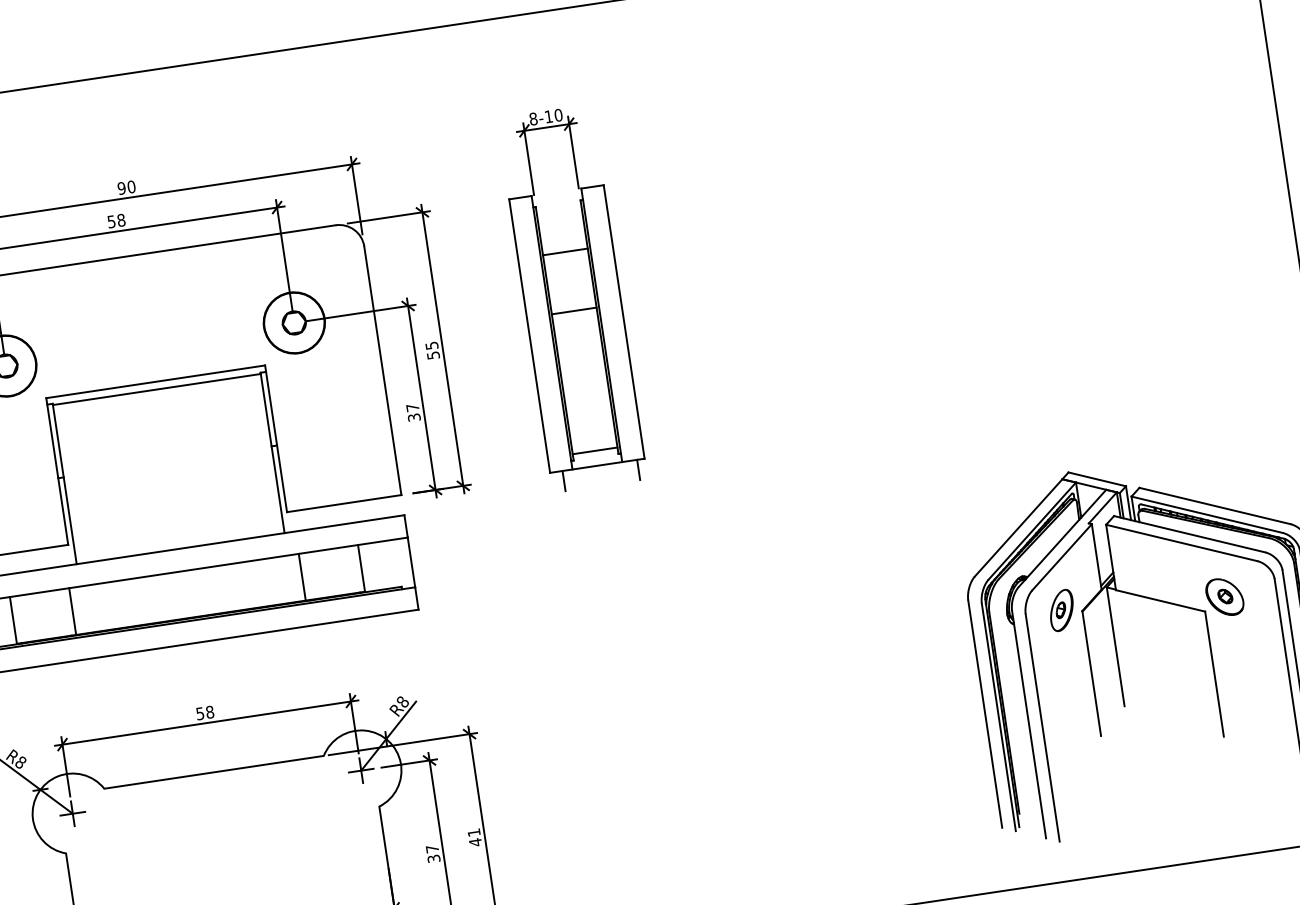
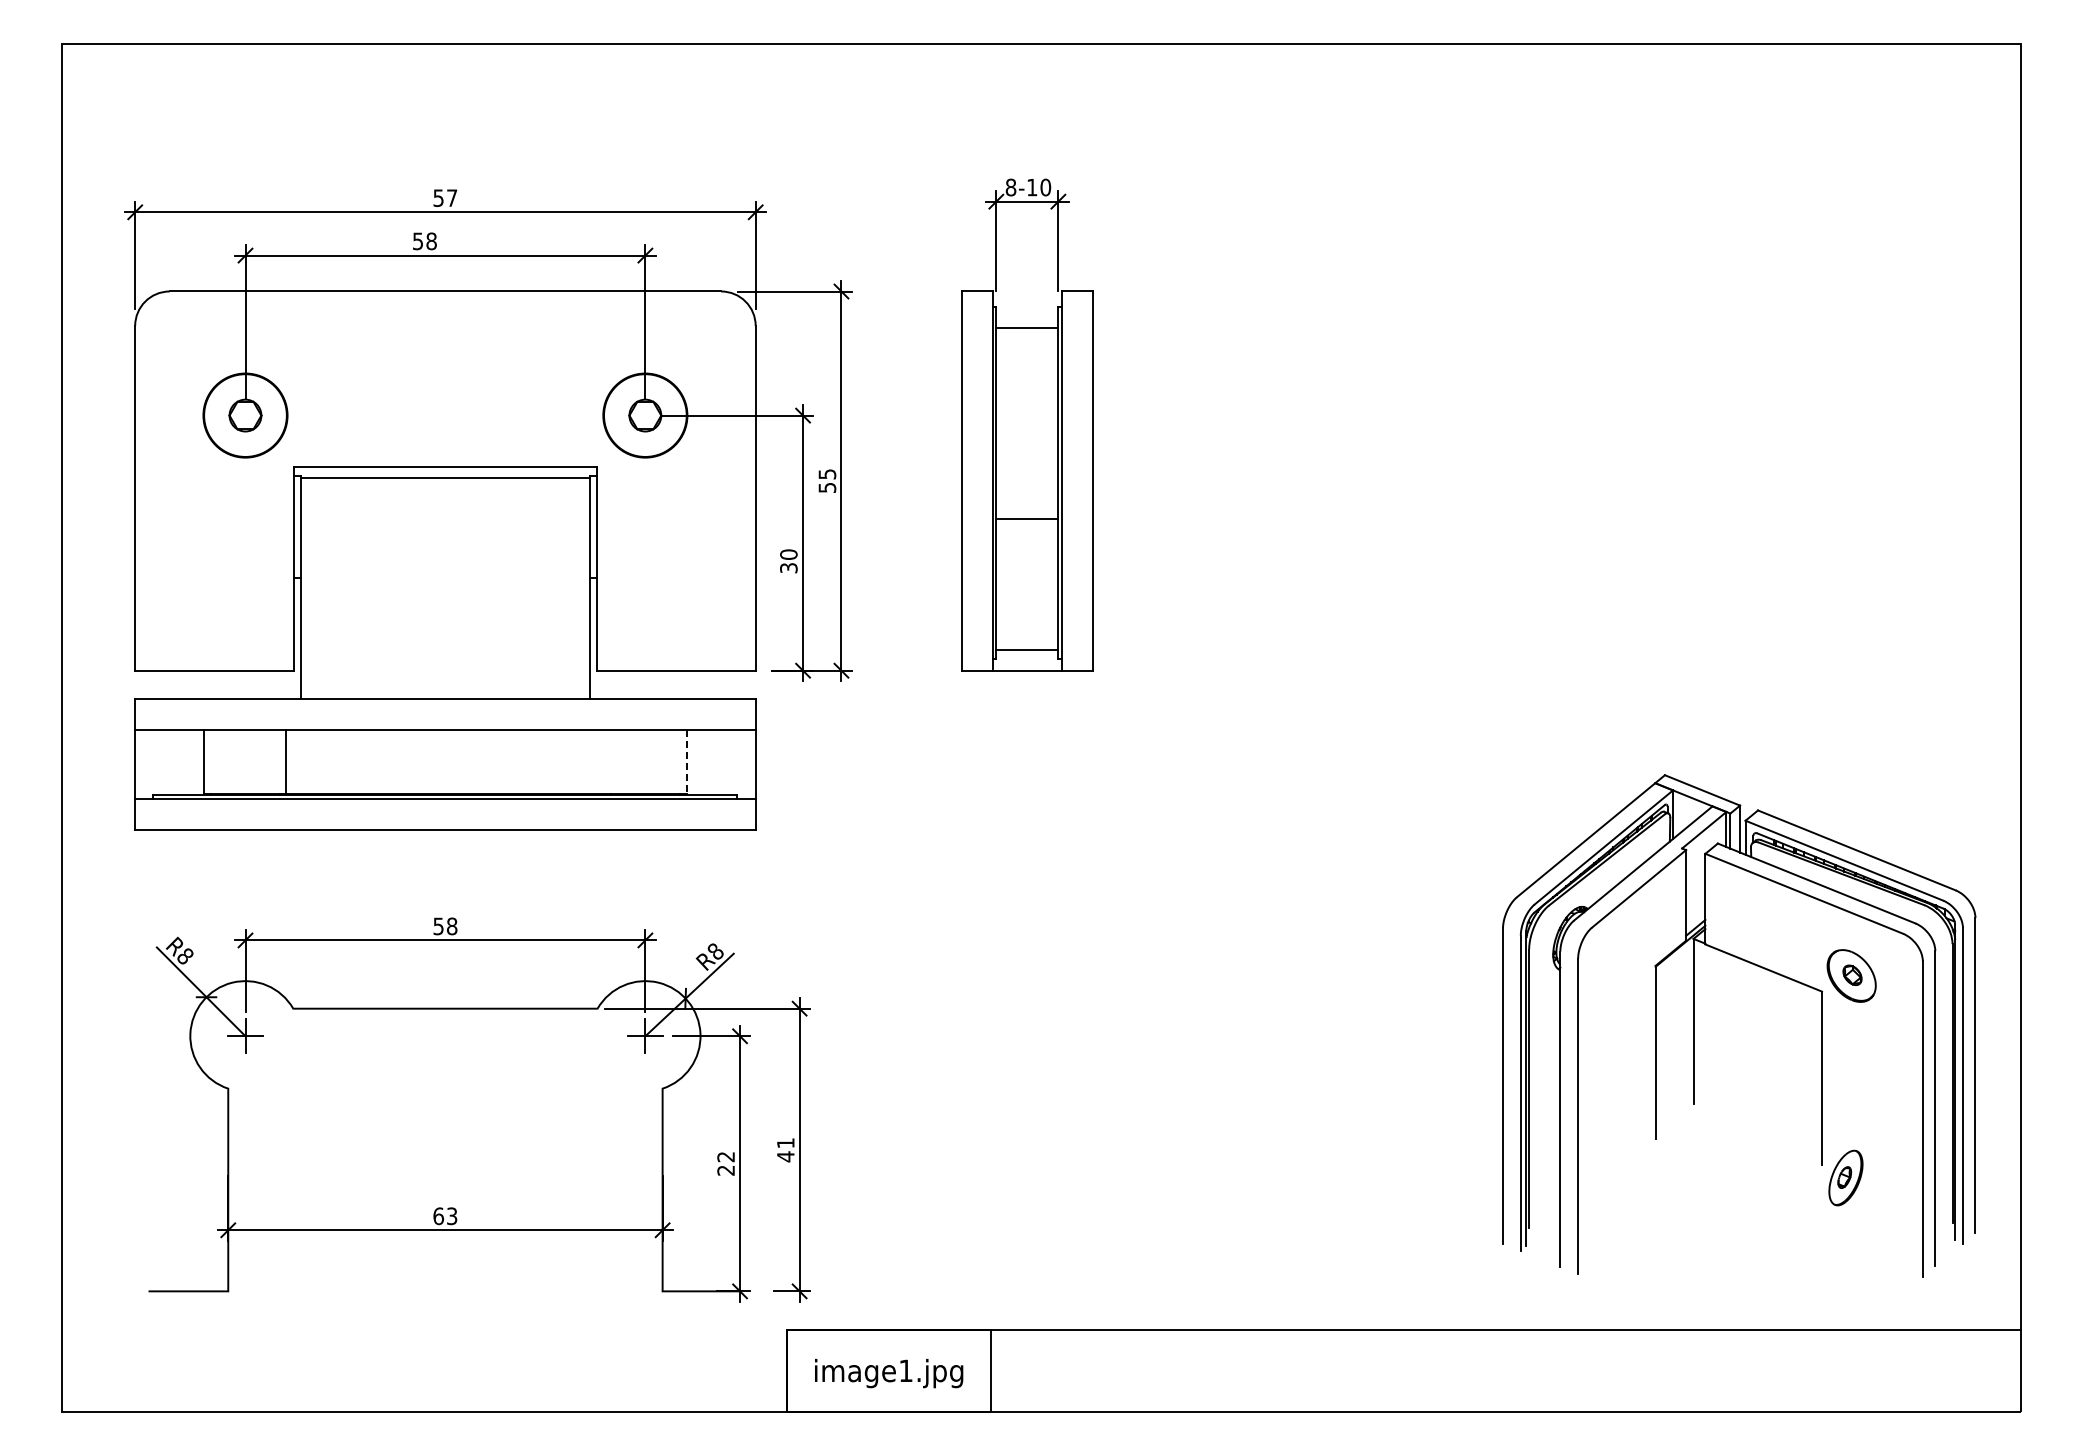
text: (126, 187) -> (445, 197), 90 -> 57
line: (565, 252) -> (1027, 328), moved
line: (574, 311) -> (1027, 519), moved
text: (412, 407) -> (788, 554), 37 -> 30
line: (638, 469) -> (1082, 684), removed
line: (564, 480) -> (979, 684), removed
line: (361, 568) -> (686, 762), solid -> dashed
line: (302, 576) -> (604, 761), removed
part: (1061, 610) -> (1845, 1177), moved
text: (432, 853) -> (725, 1163), 37 -> 22

